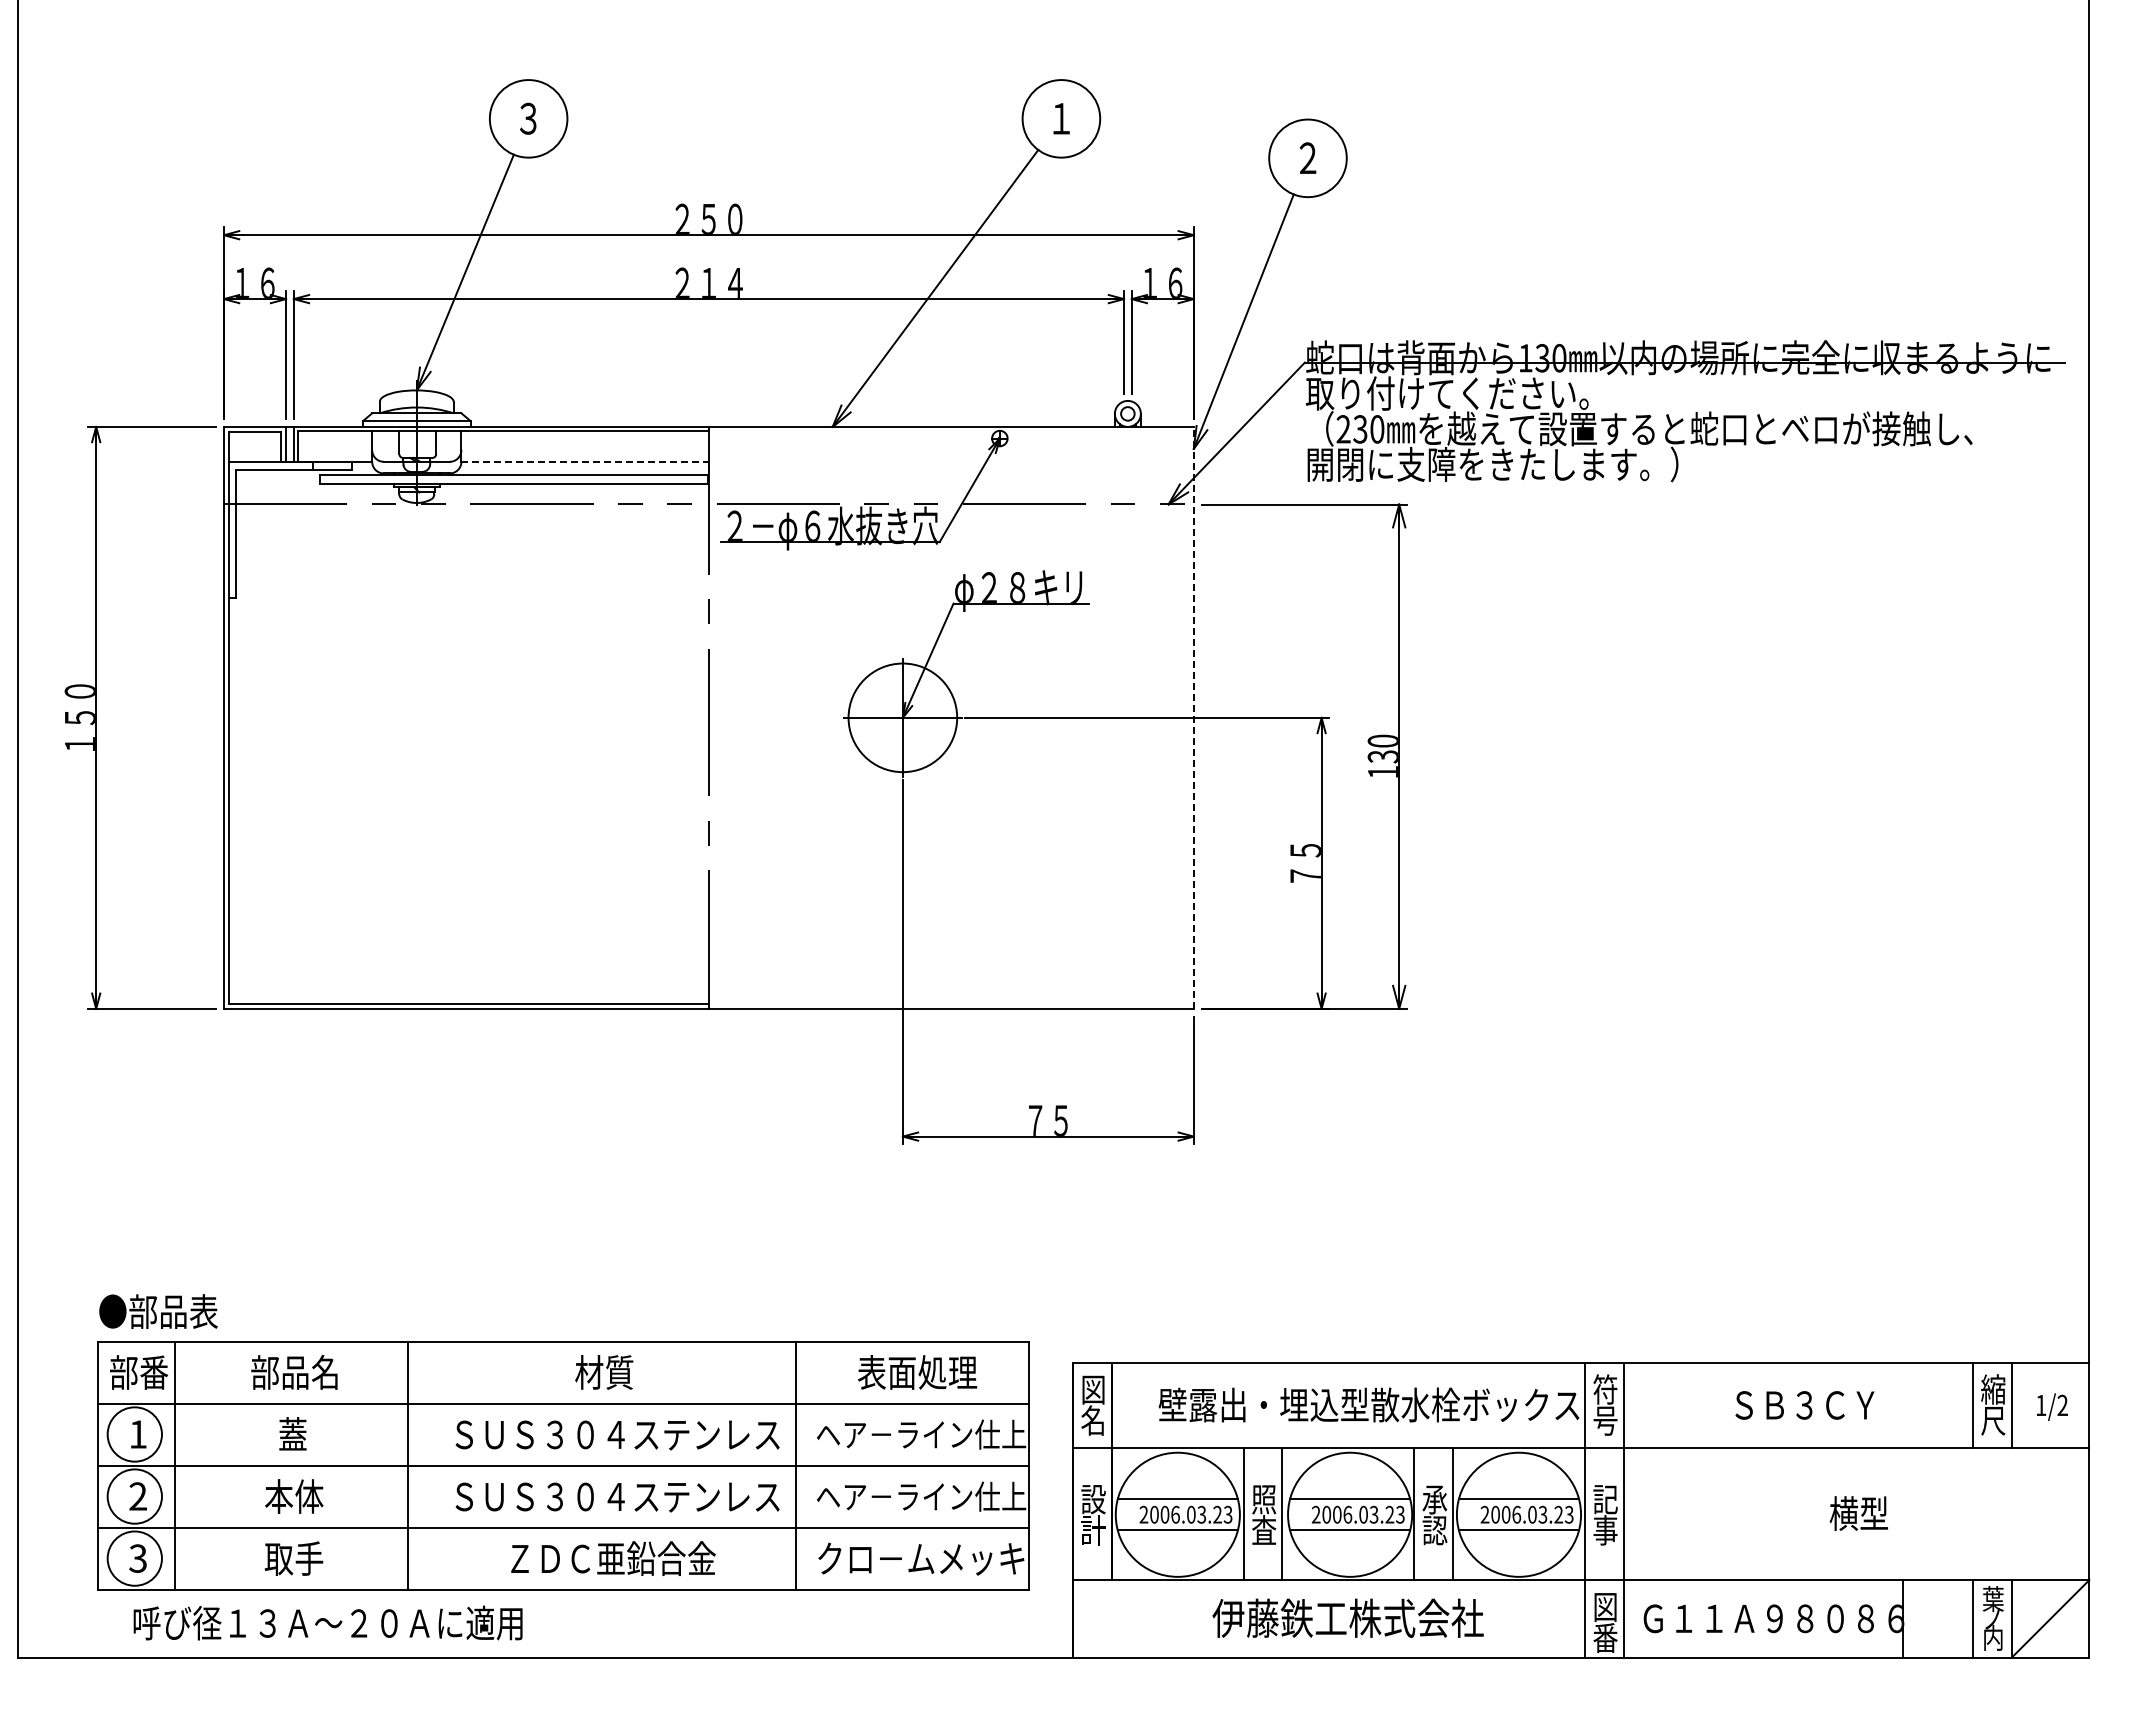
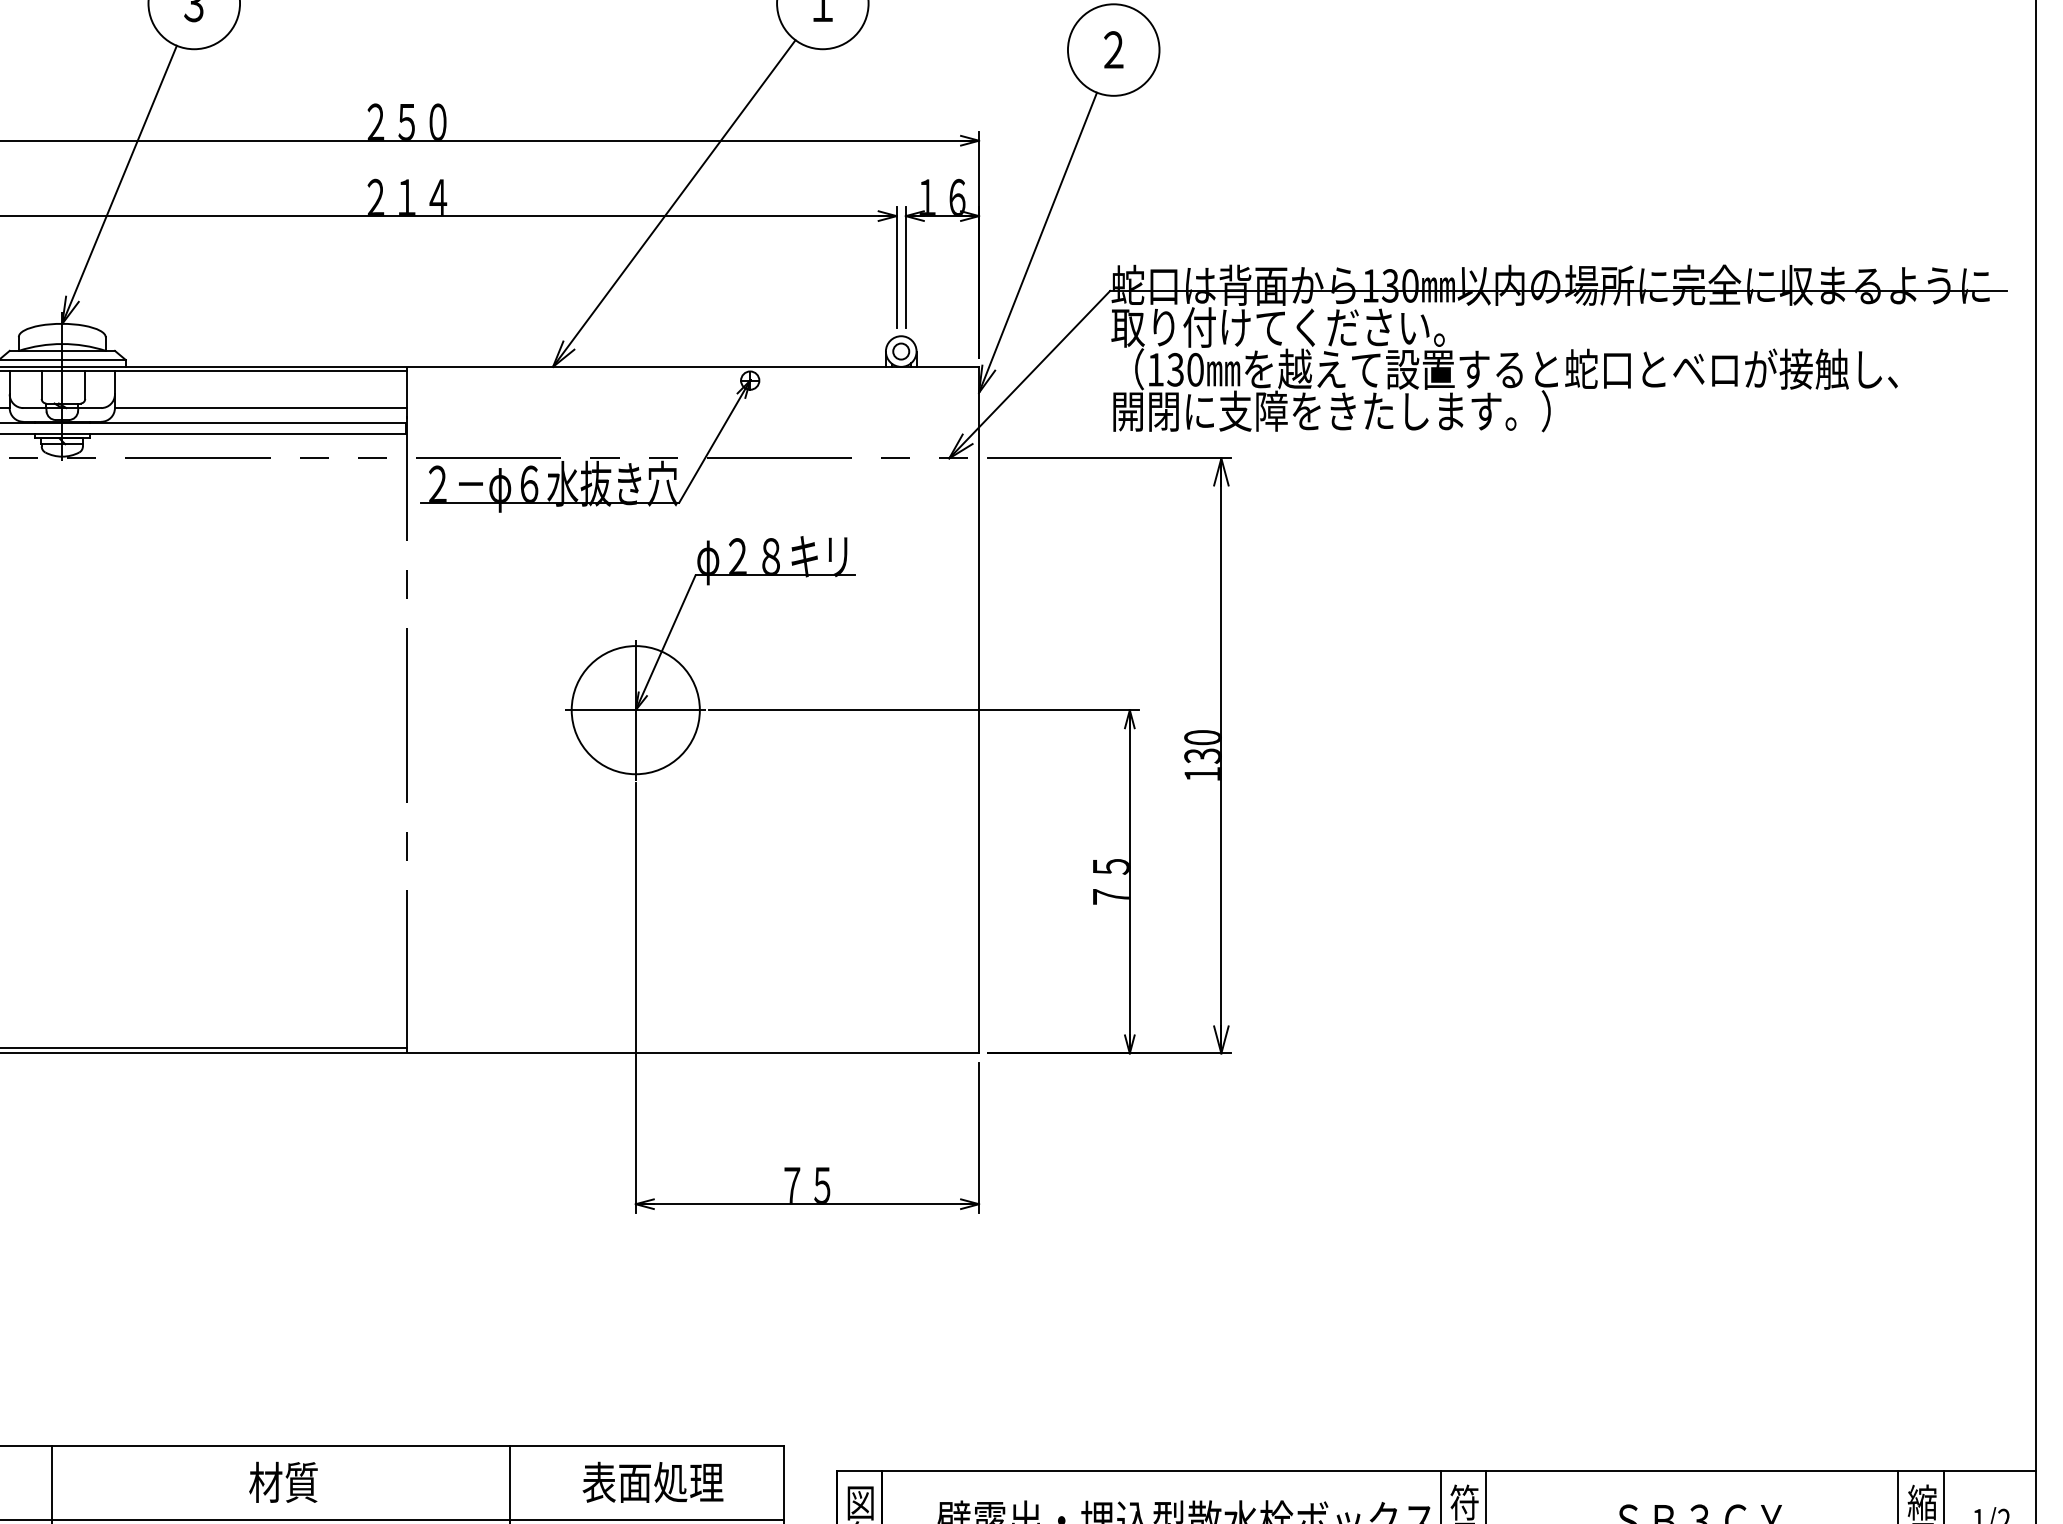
text: (1343, 429) -> (1155, 369), 230 -> 130
line: (585, 461) -> (261, 407), dashed -> solid
line: (1193, 717) -> (978, 709), dashed -> solid

